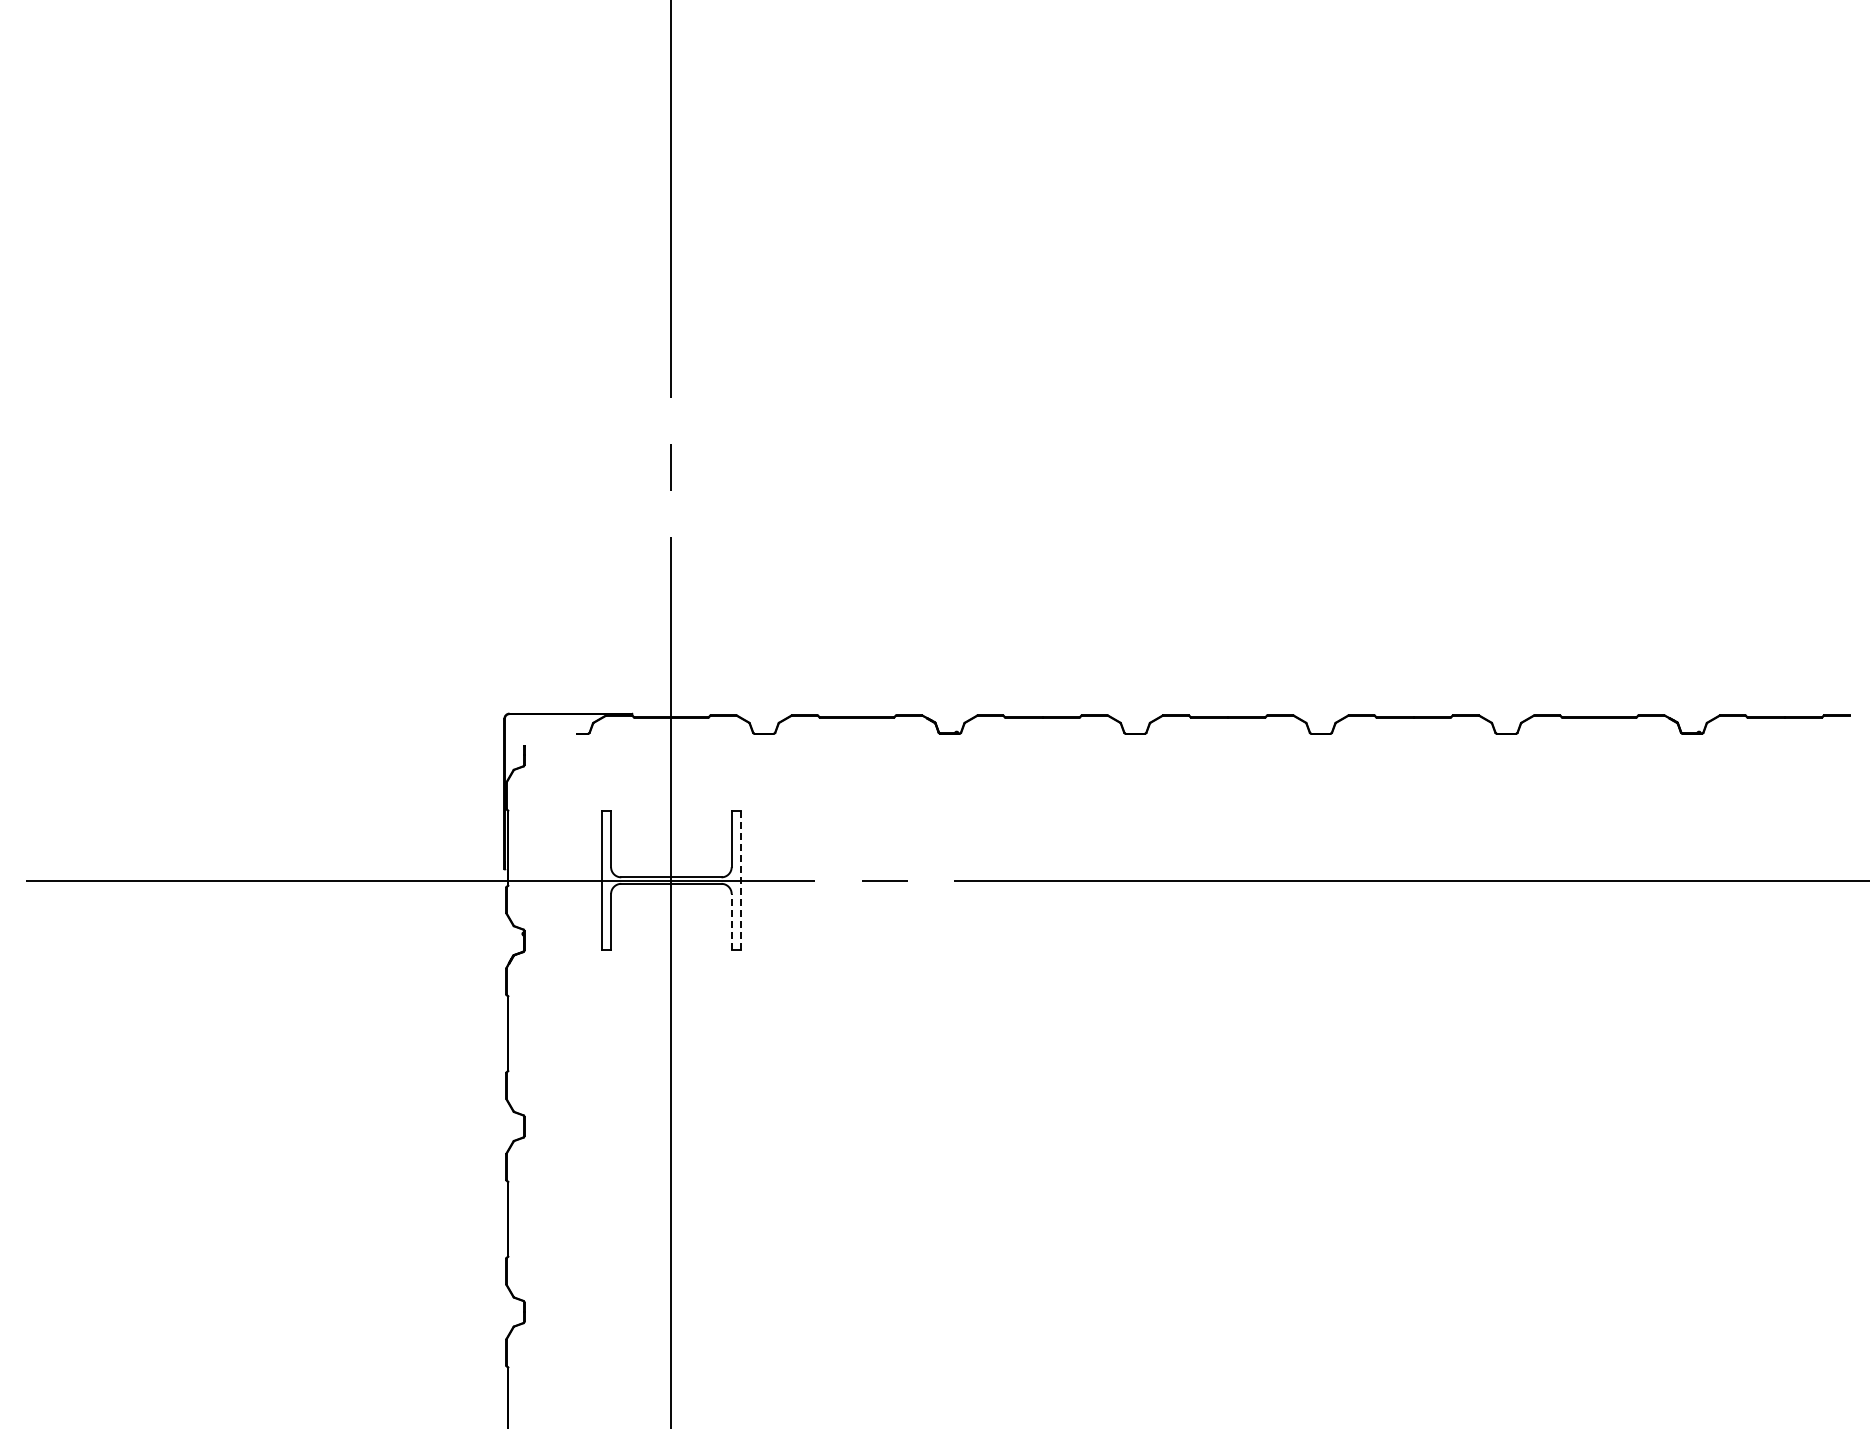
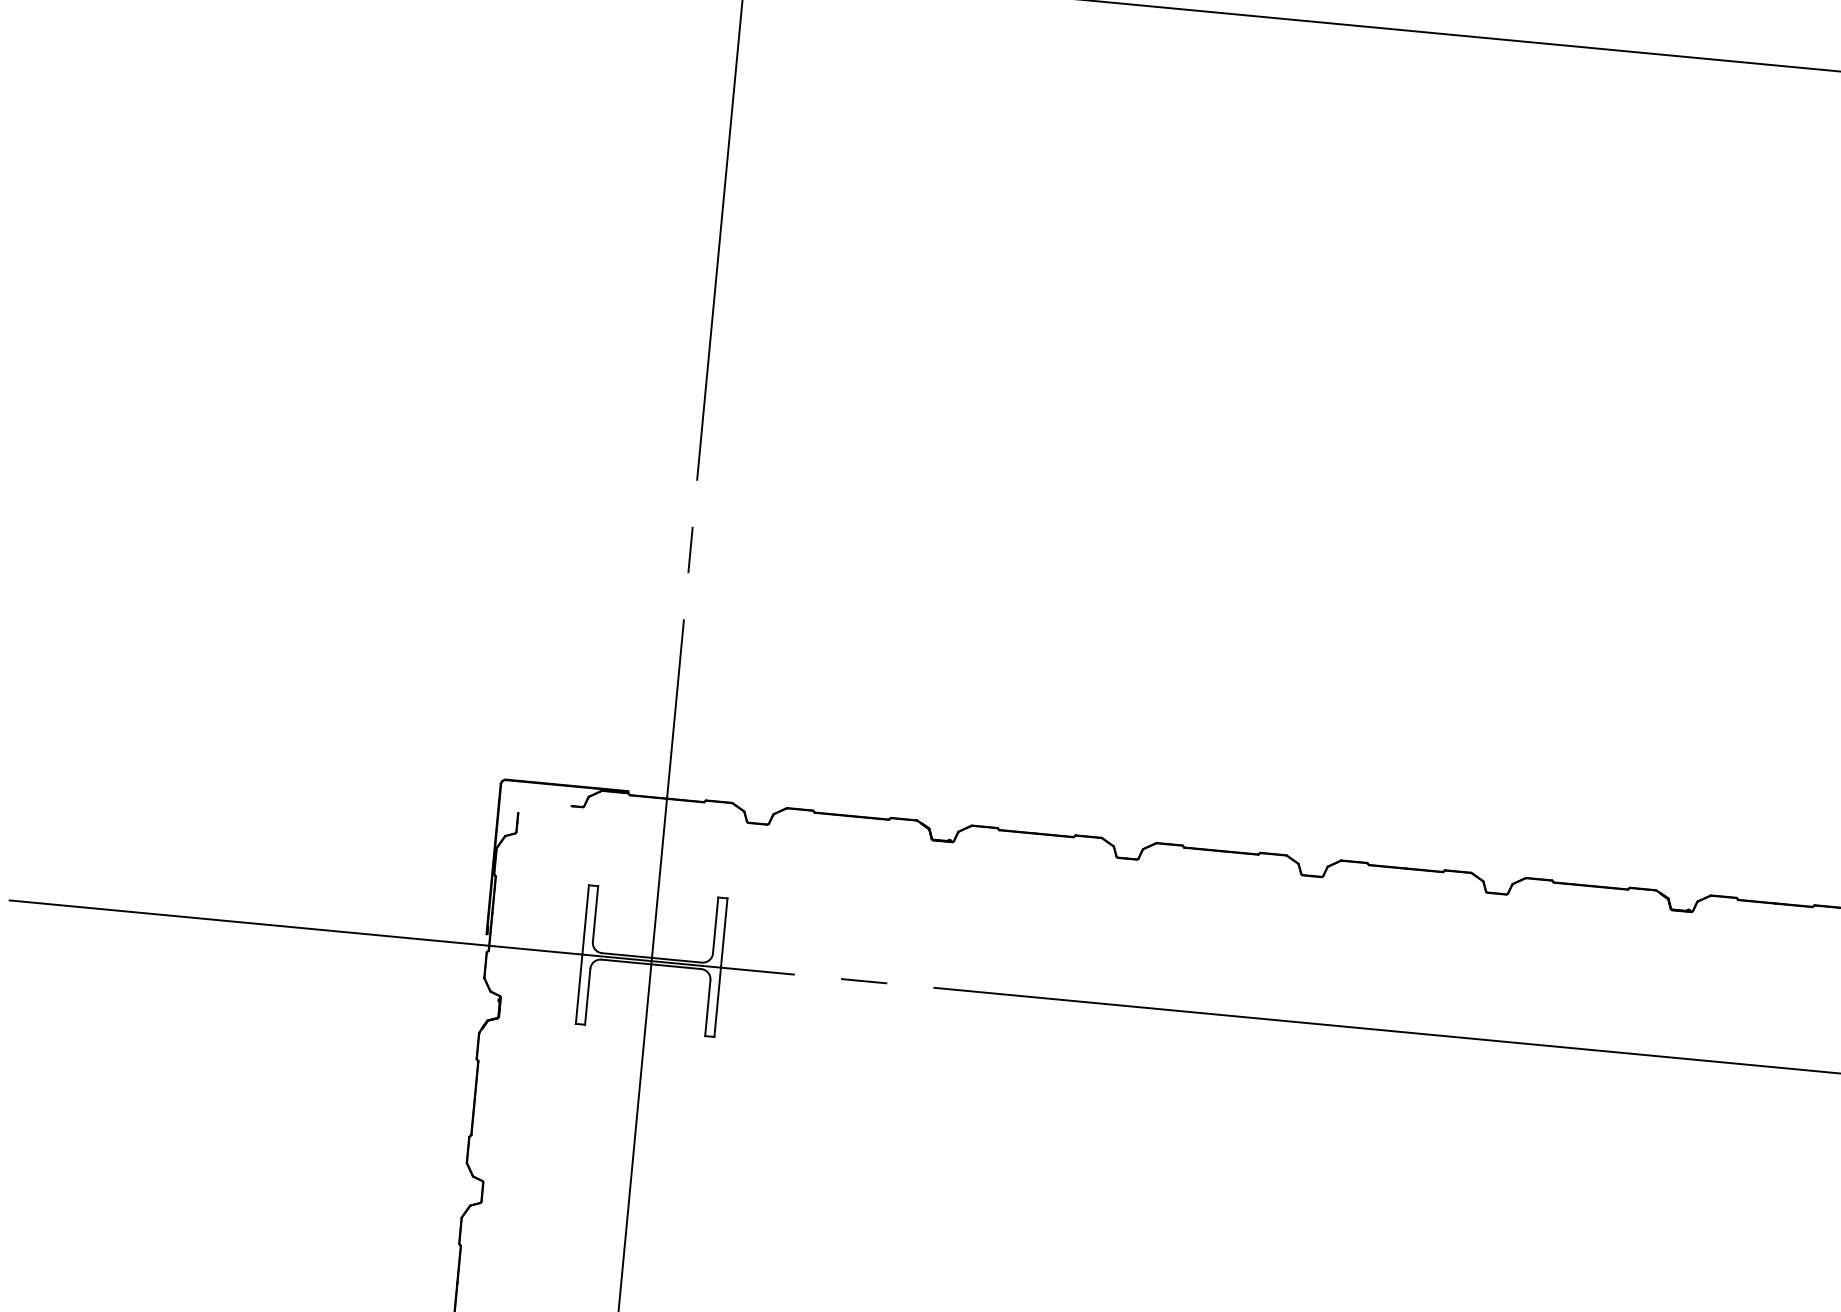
line: (740, 880) -> (720, 967), dashed -> solid
line: (731, 921) -> (707, 1007), dashed -> solid

